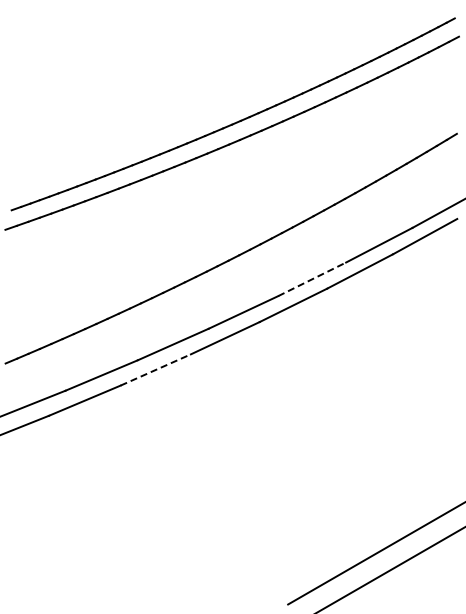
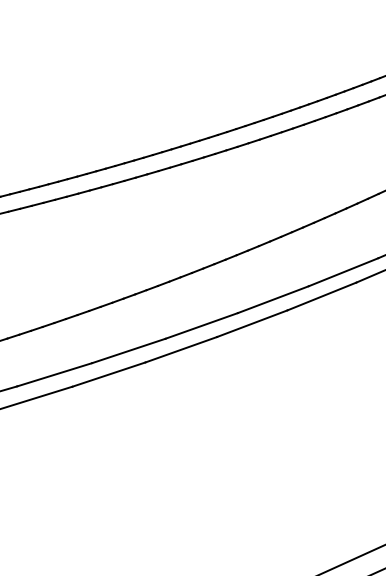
line: (312, 279) -> (273, 299), dashed -> solid
line: (156, 369) -> (109, 374), dashed -> solid

